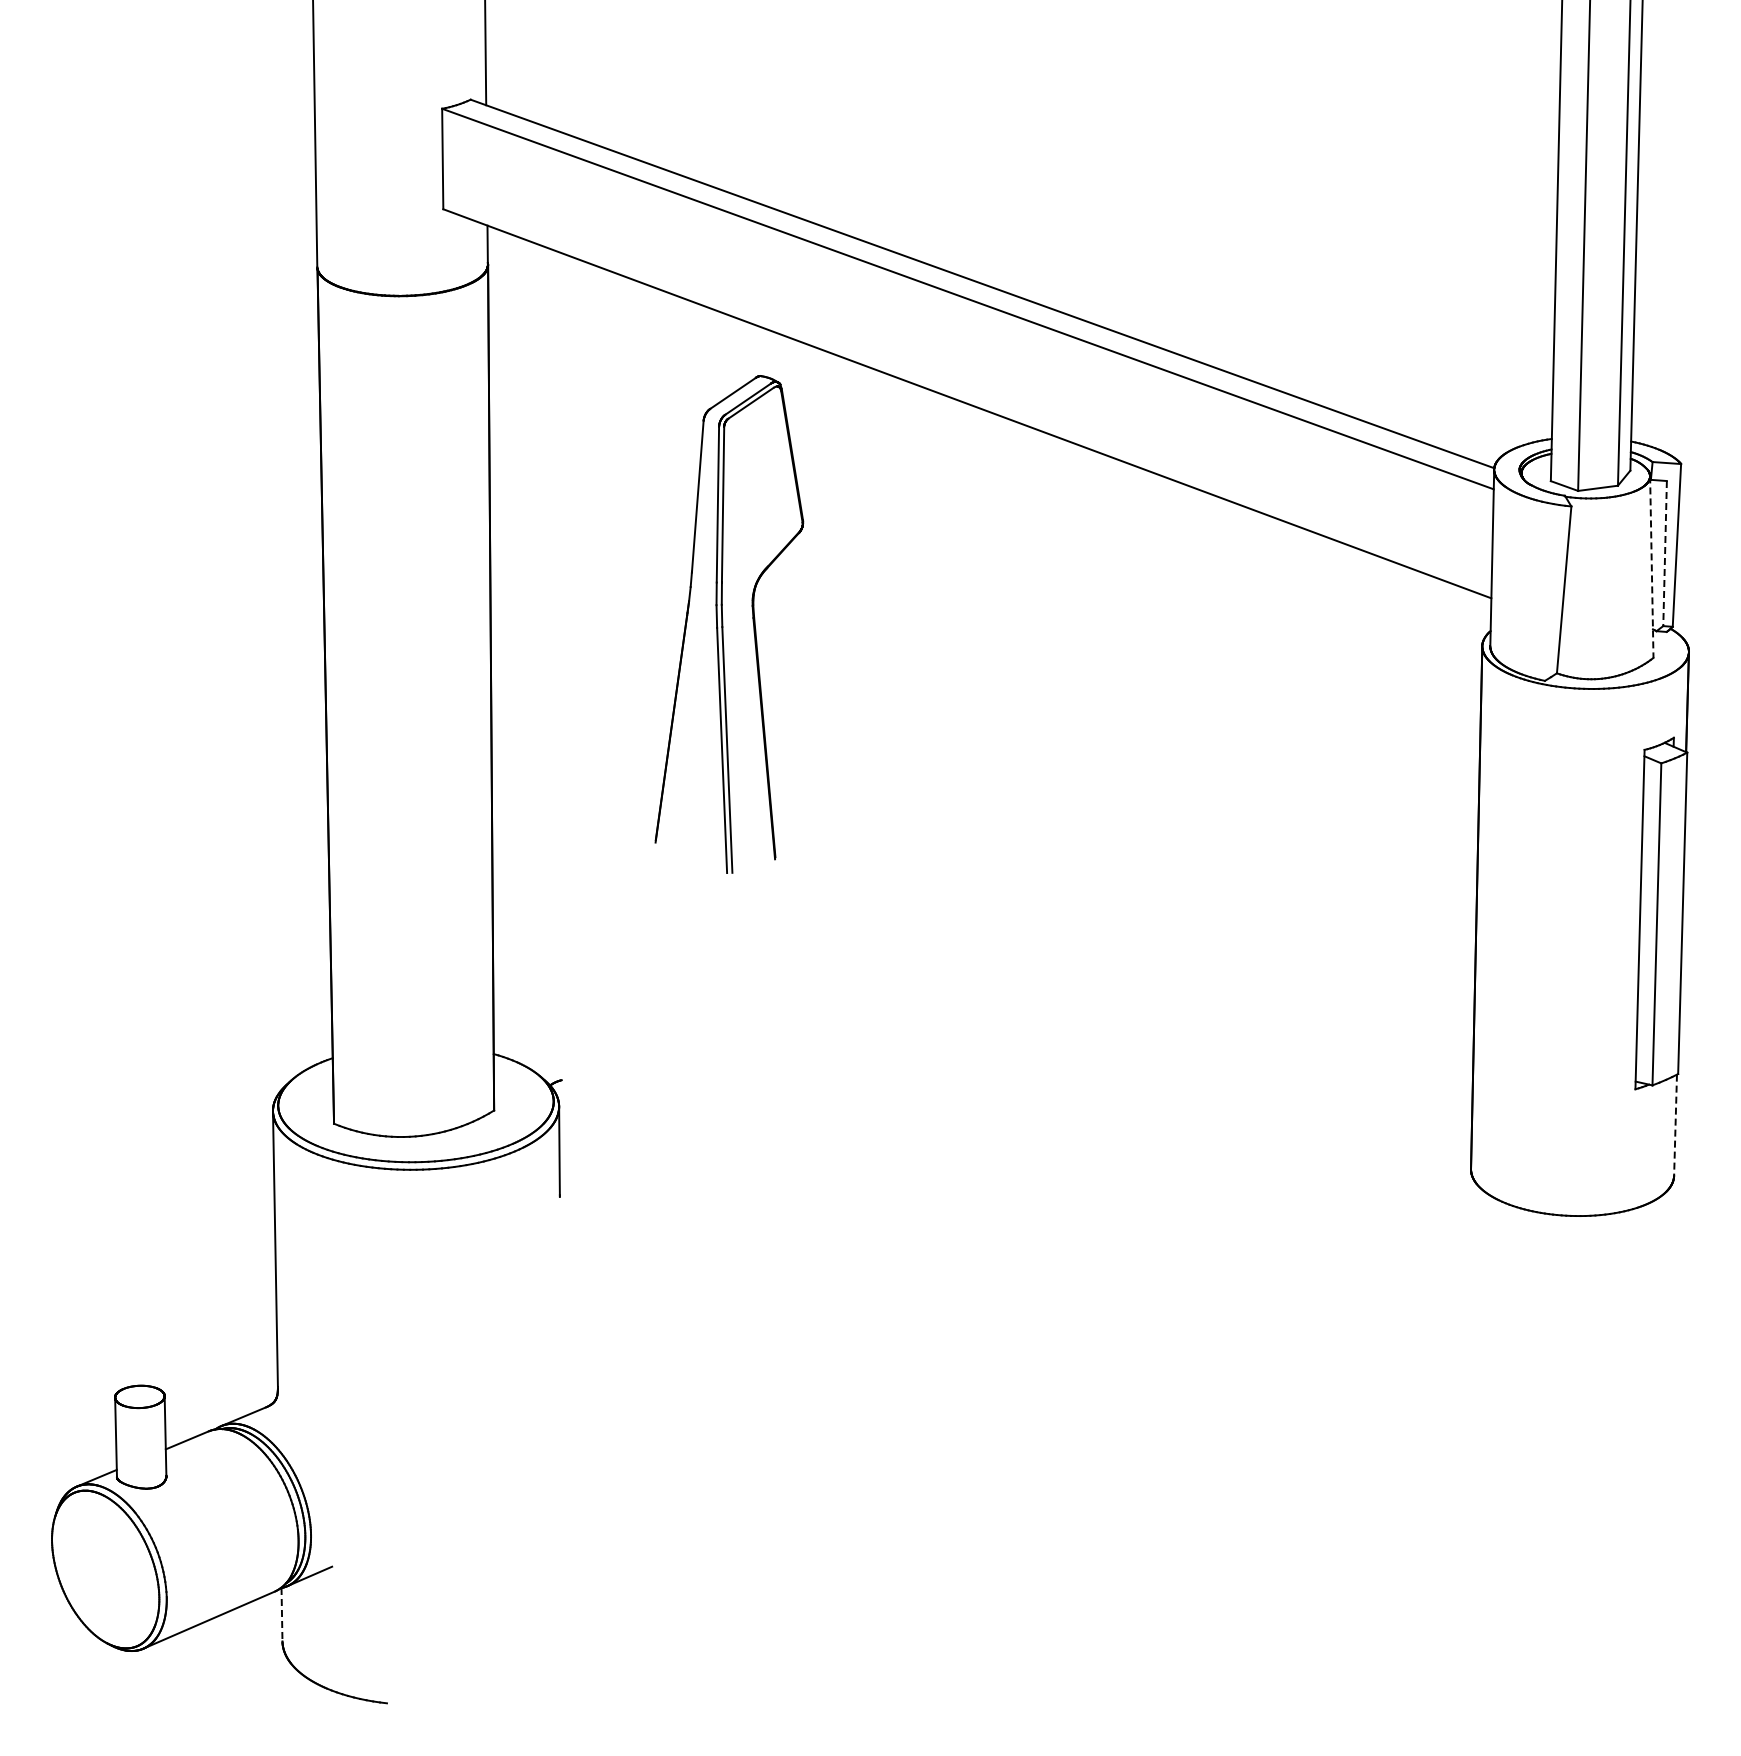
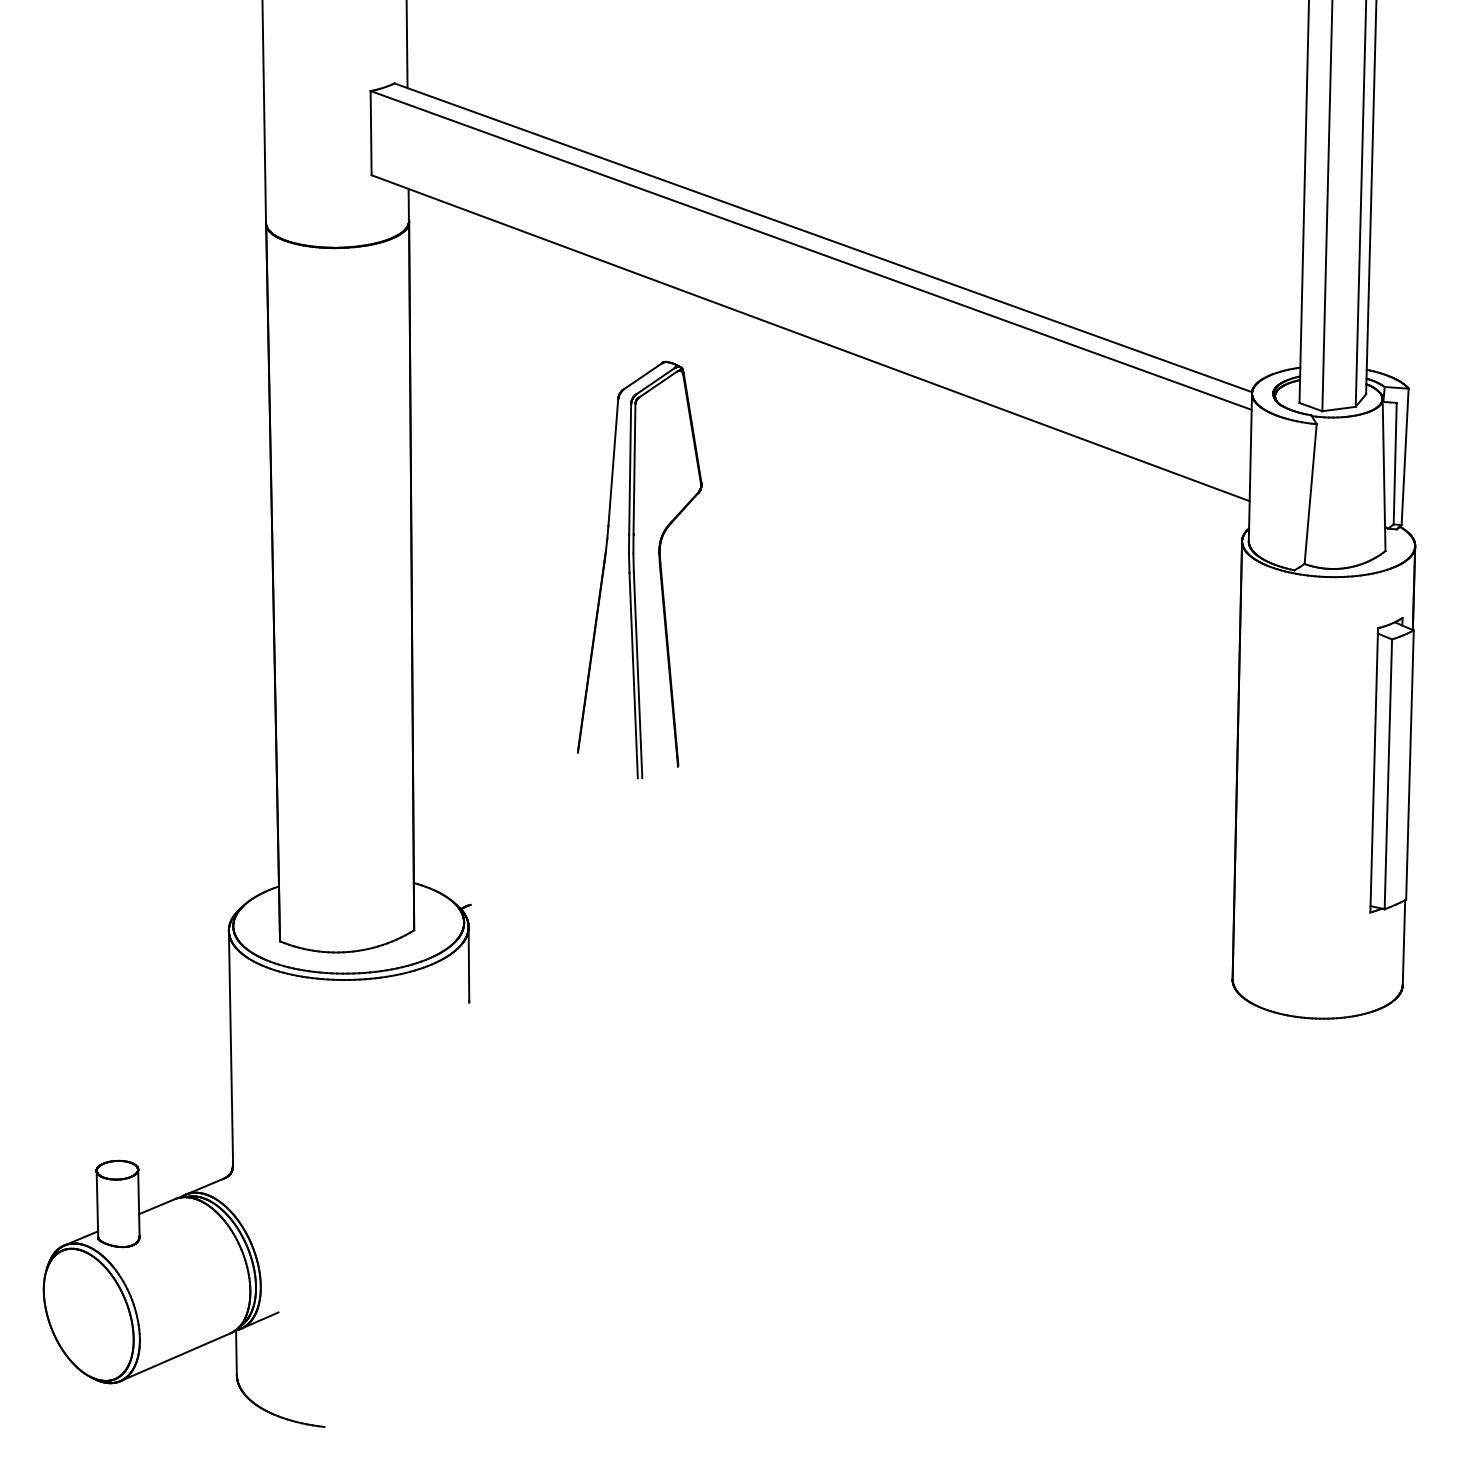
line: (1665, 553) -> (1395, 463), dashed -> solid
line: (1651, 567) -> (1383, 475), dashed -> solid
part: (729, 624) -> (639, 570), moved
line: (1675, 1125) -> (1403, 942), dashed -> solid
line: (282, 1614) -> (236, 1352), dashed -> solid

